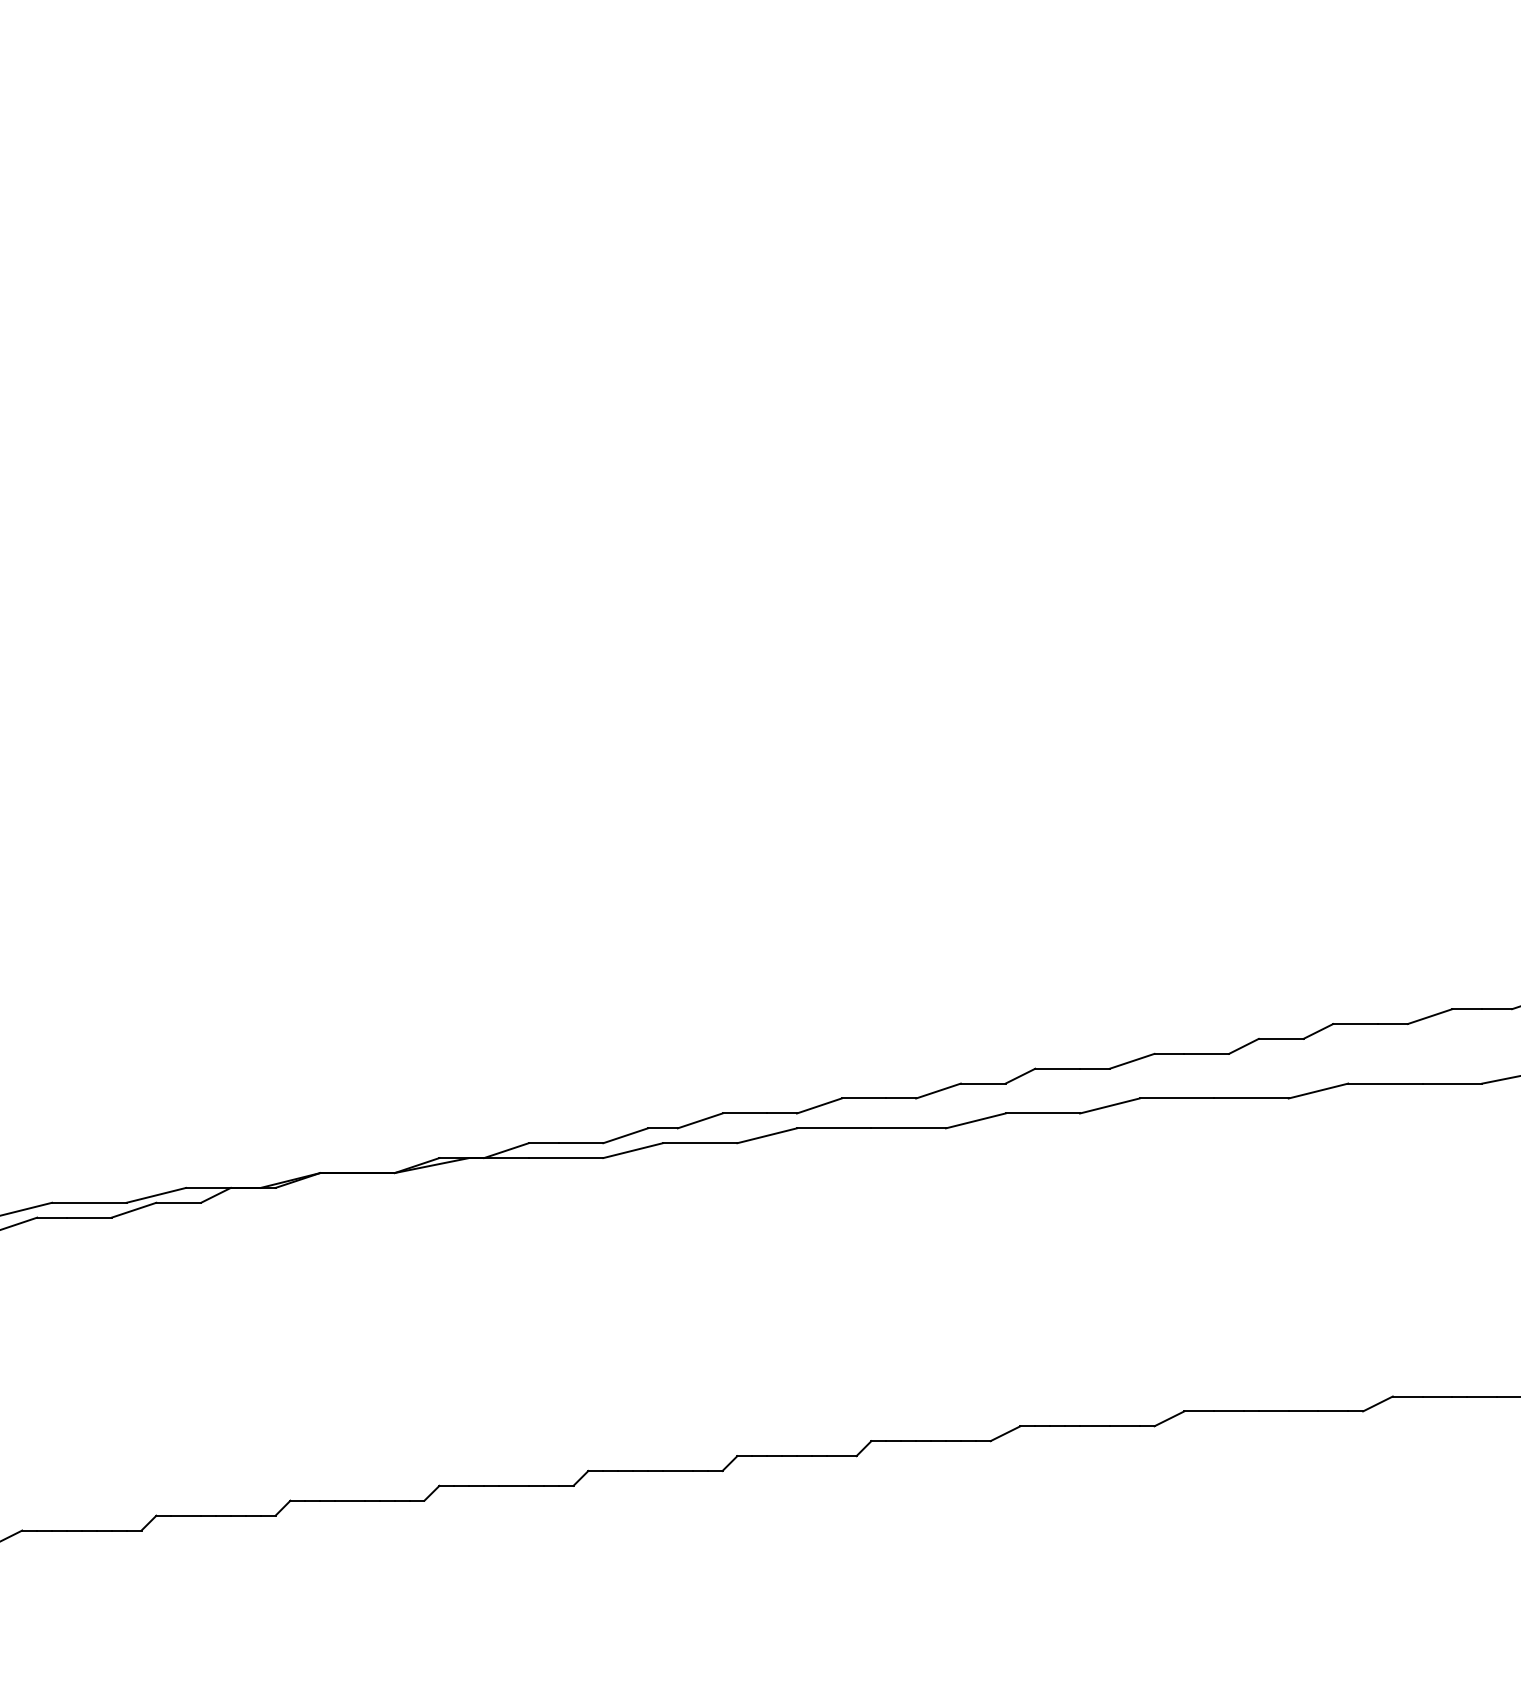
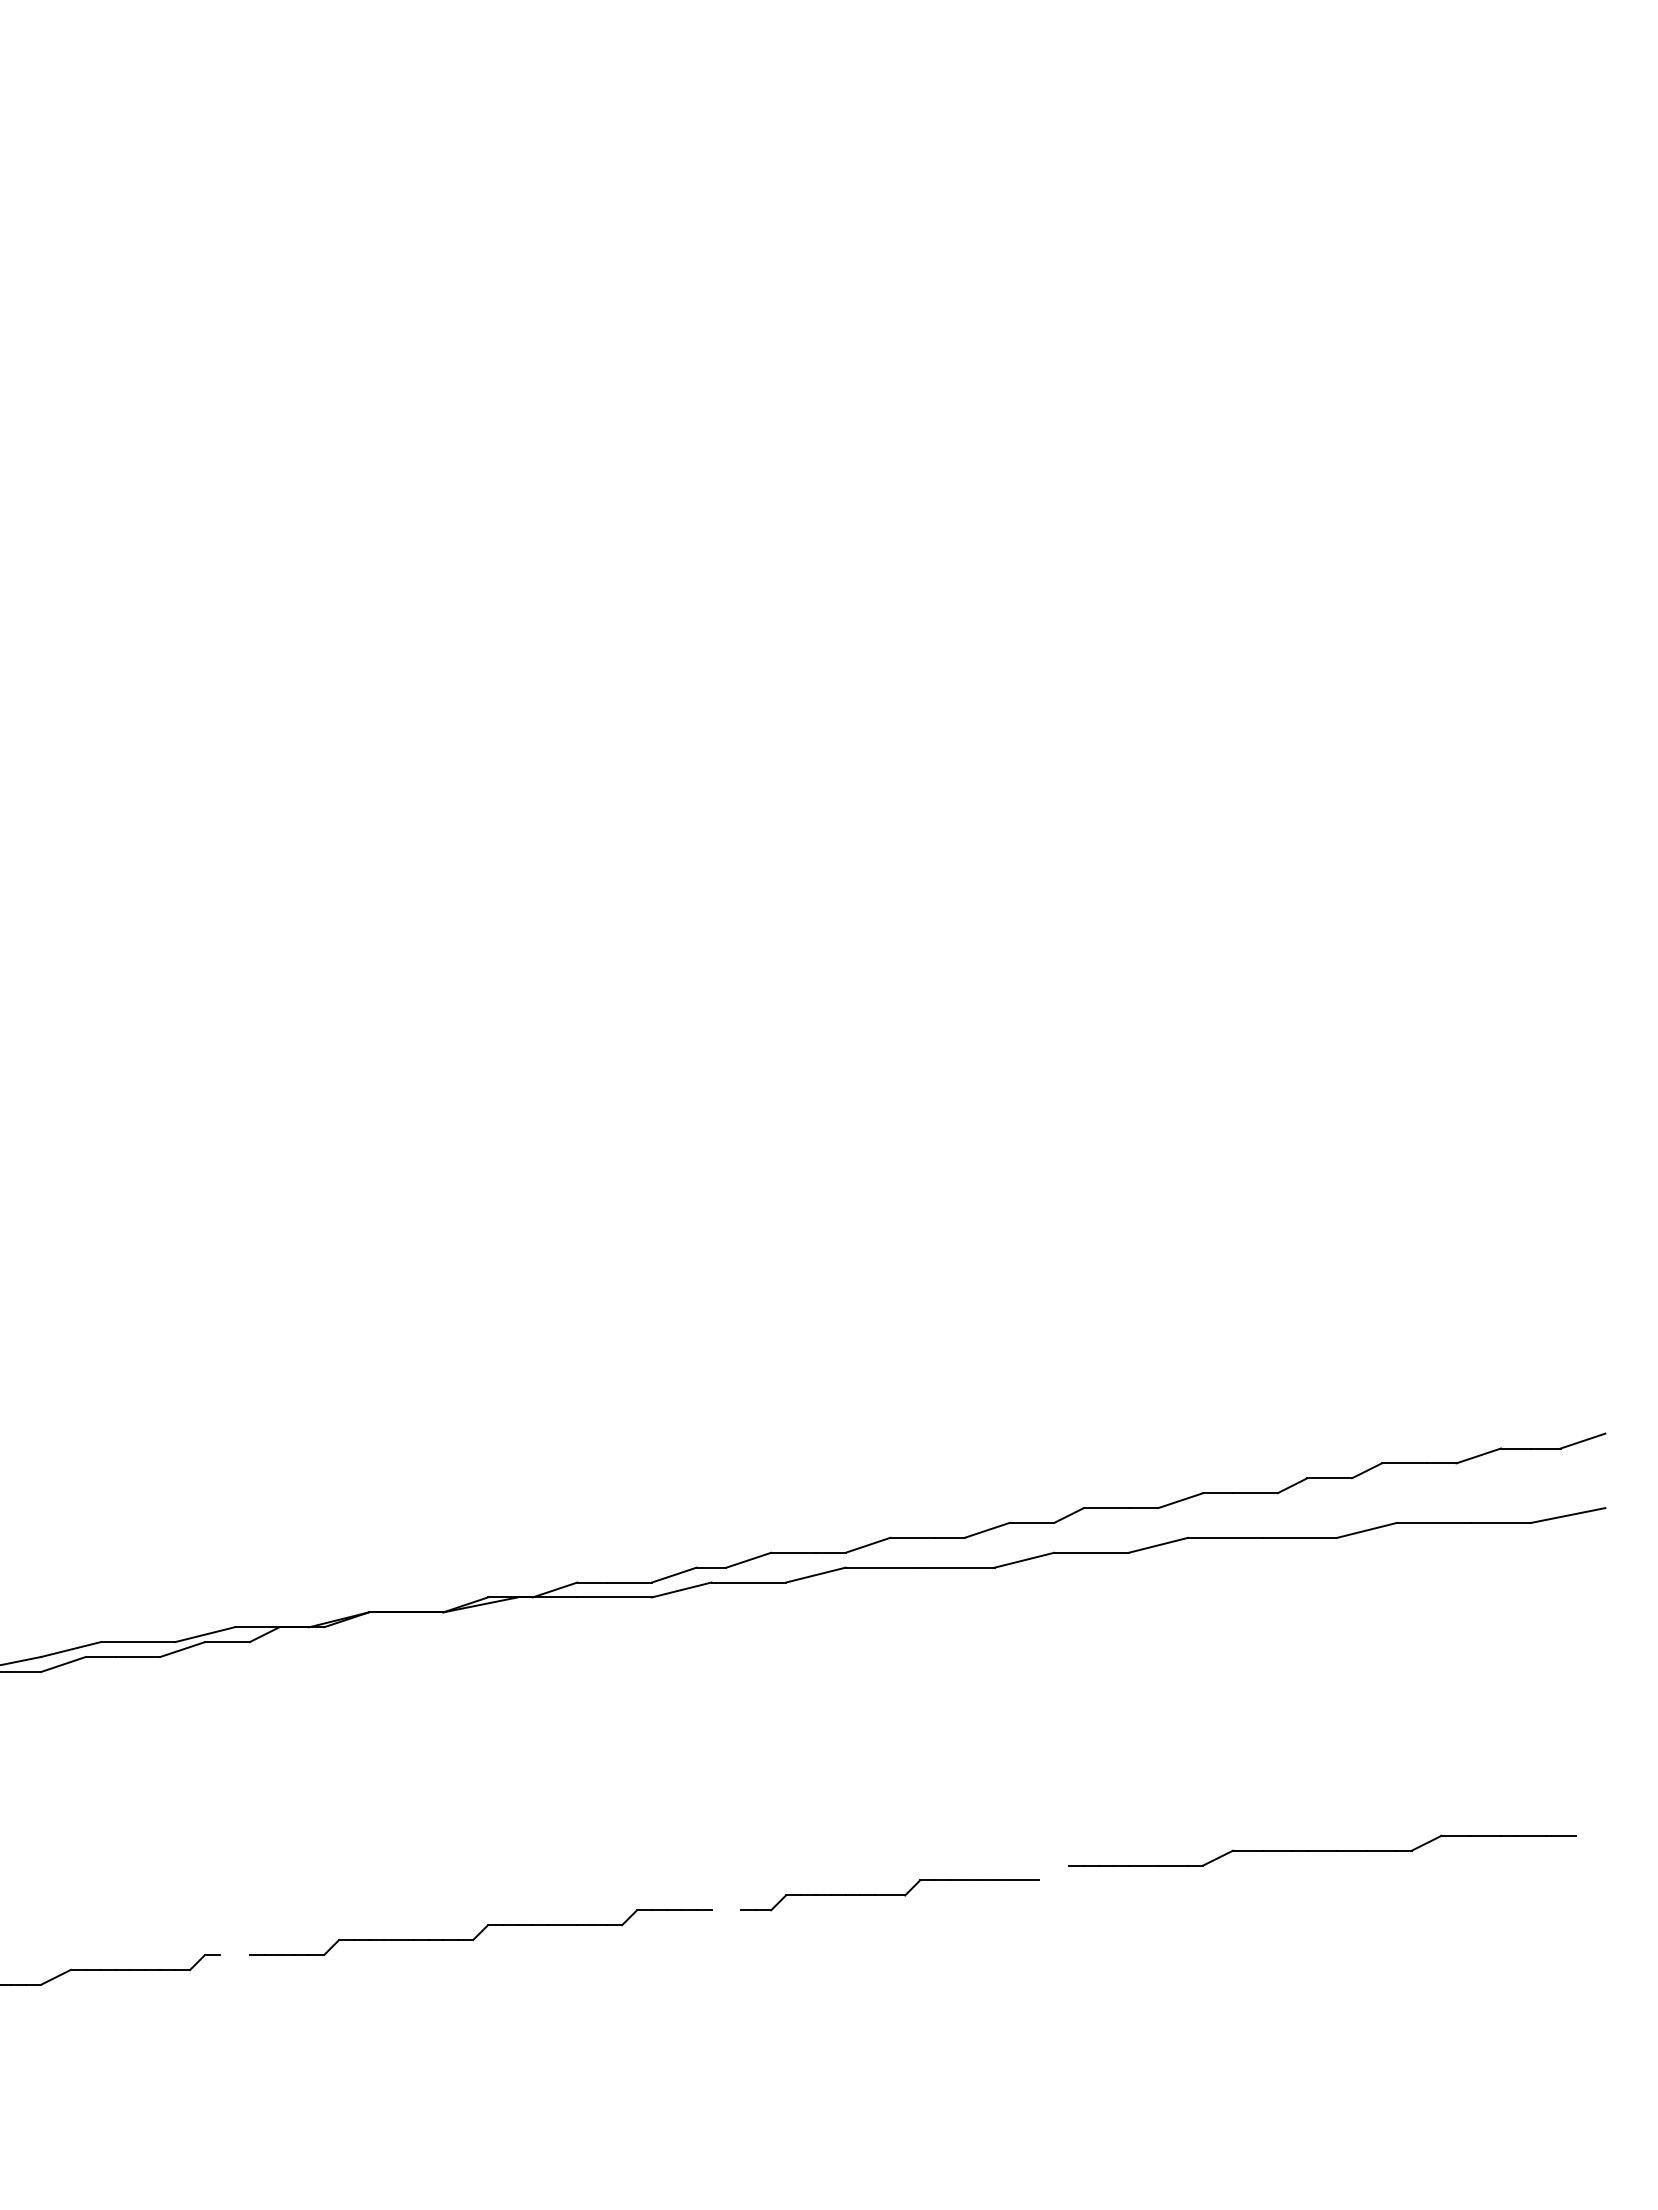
line: (1005, 1433) -> (1054, 1872), removed
line: (677, 1471) -> (726, 1910), removed
line: (185, 1516) -> (234, 1955), removed

